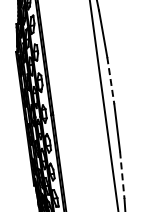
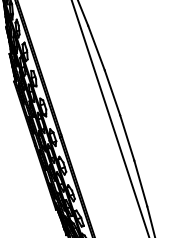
line: (110, 80) -> (112, 92), dashed -> solid
line: (121, 175) -> (140, 183), dashed -> solid

